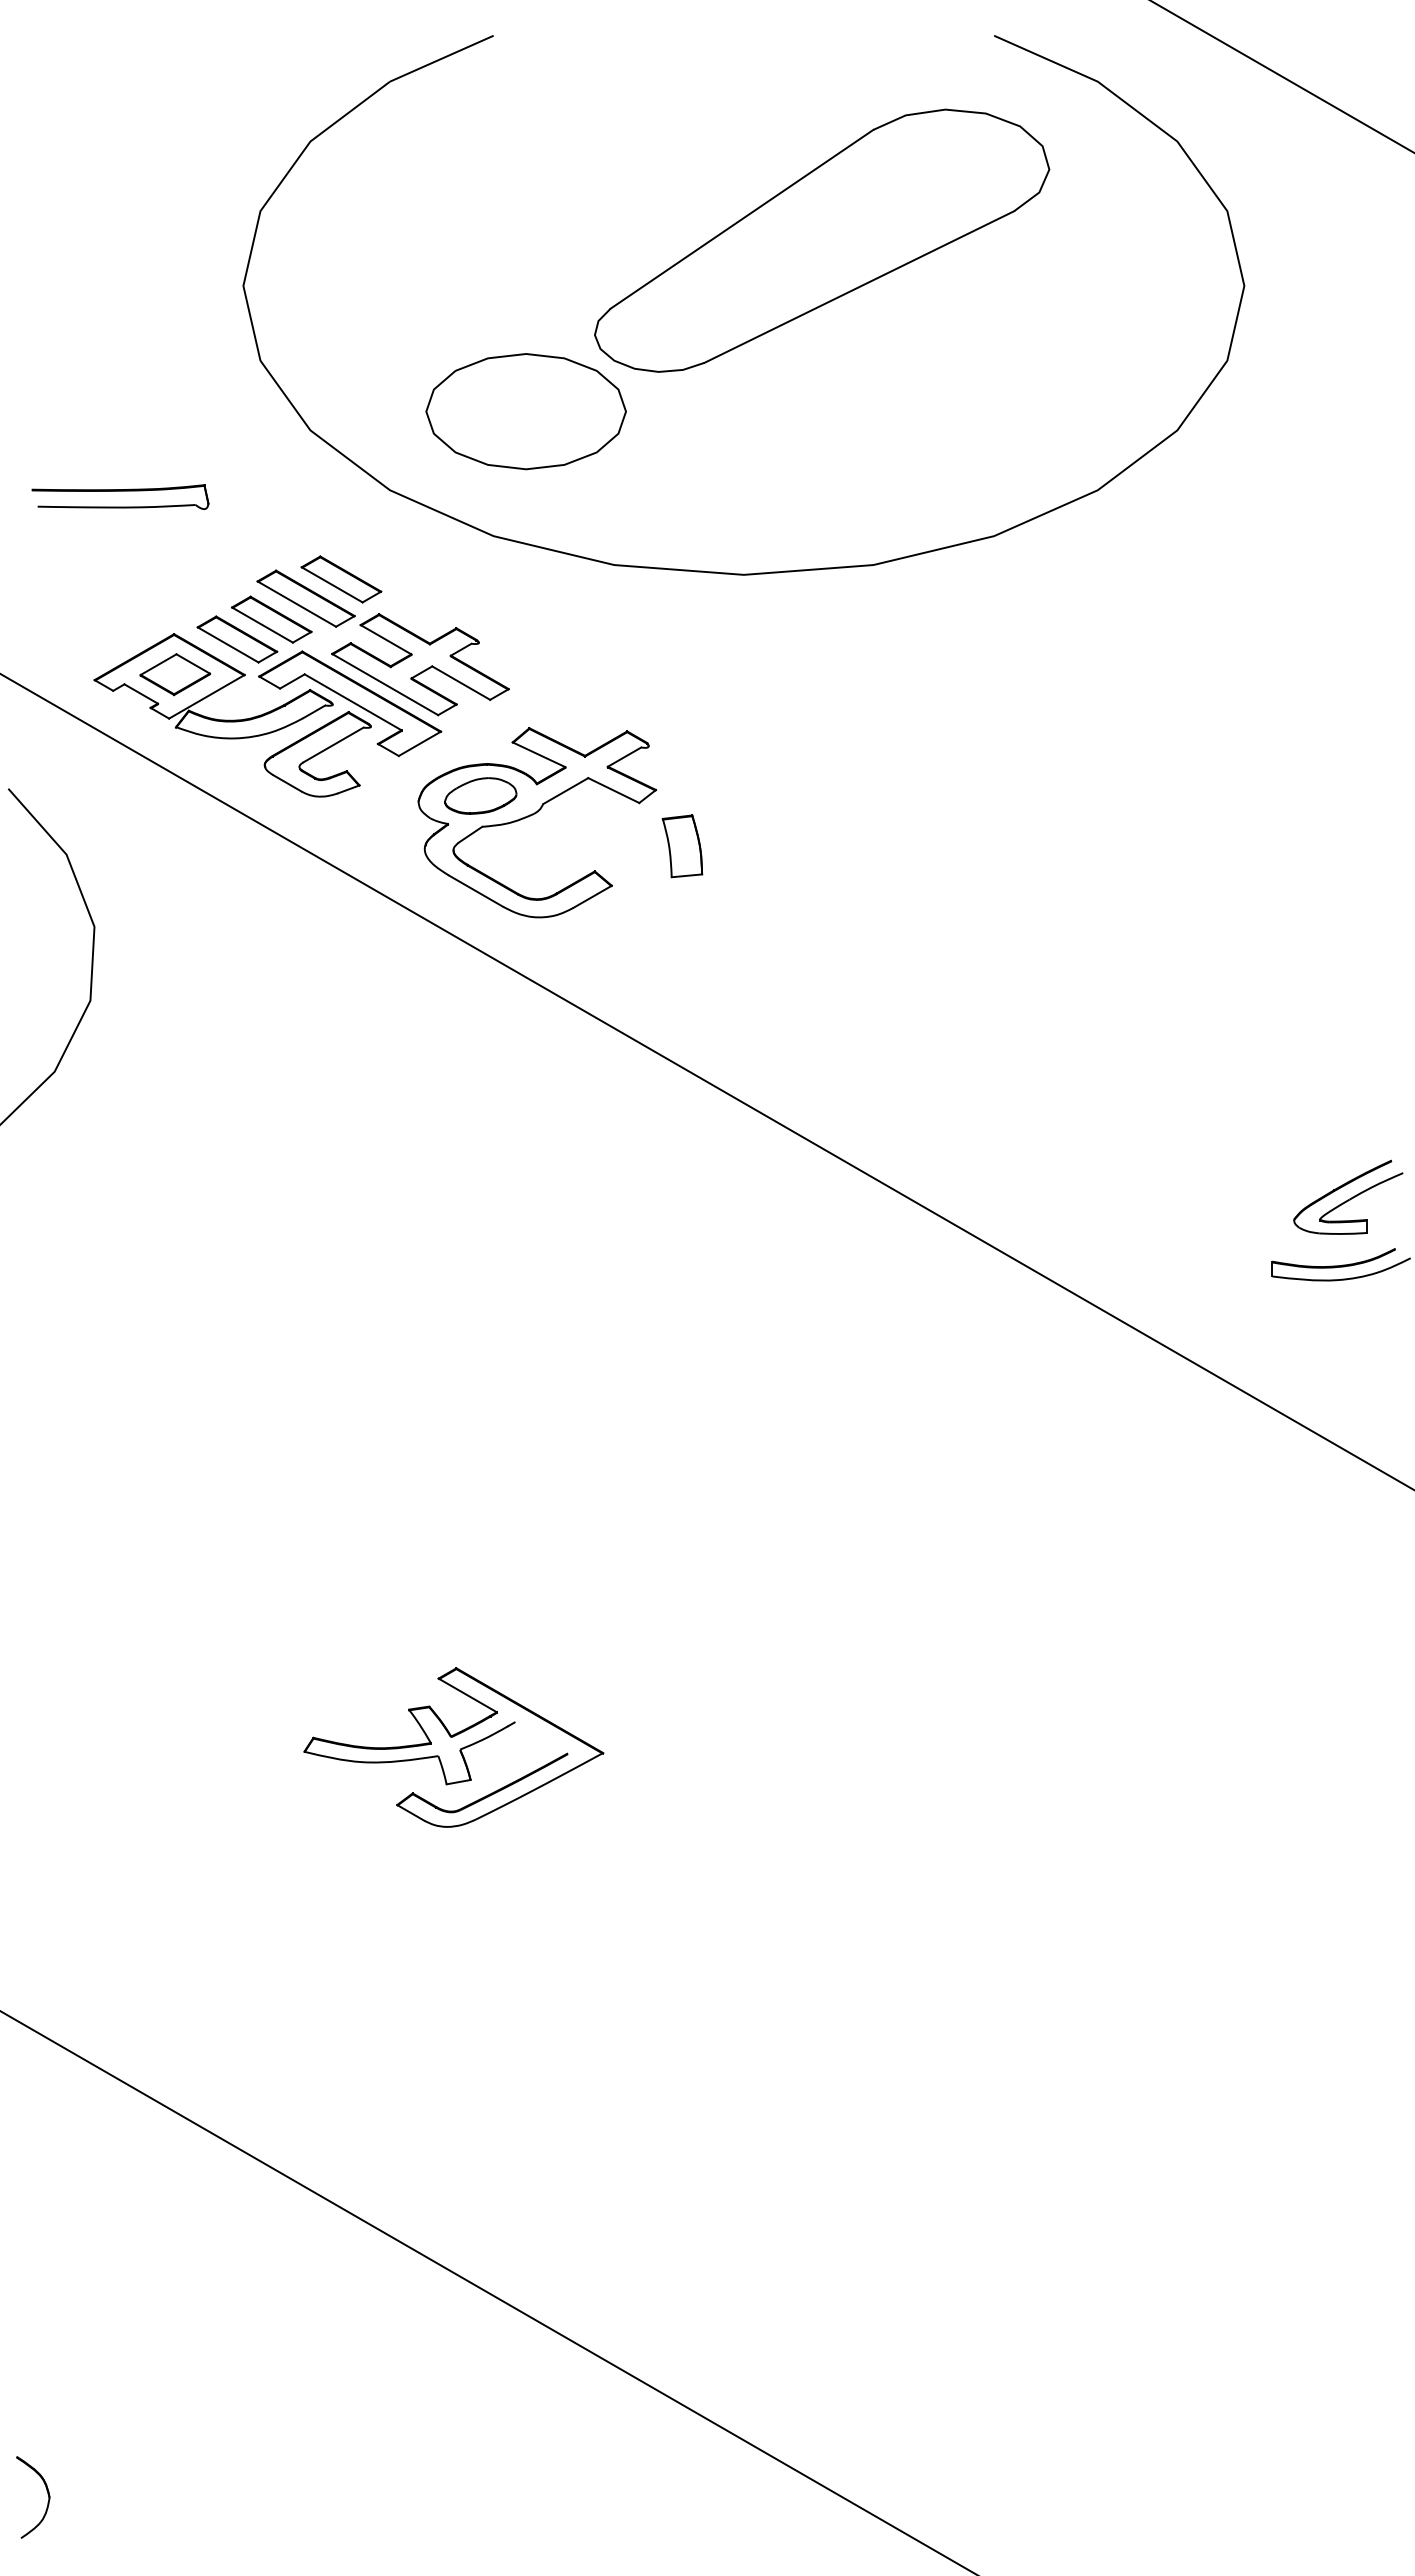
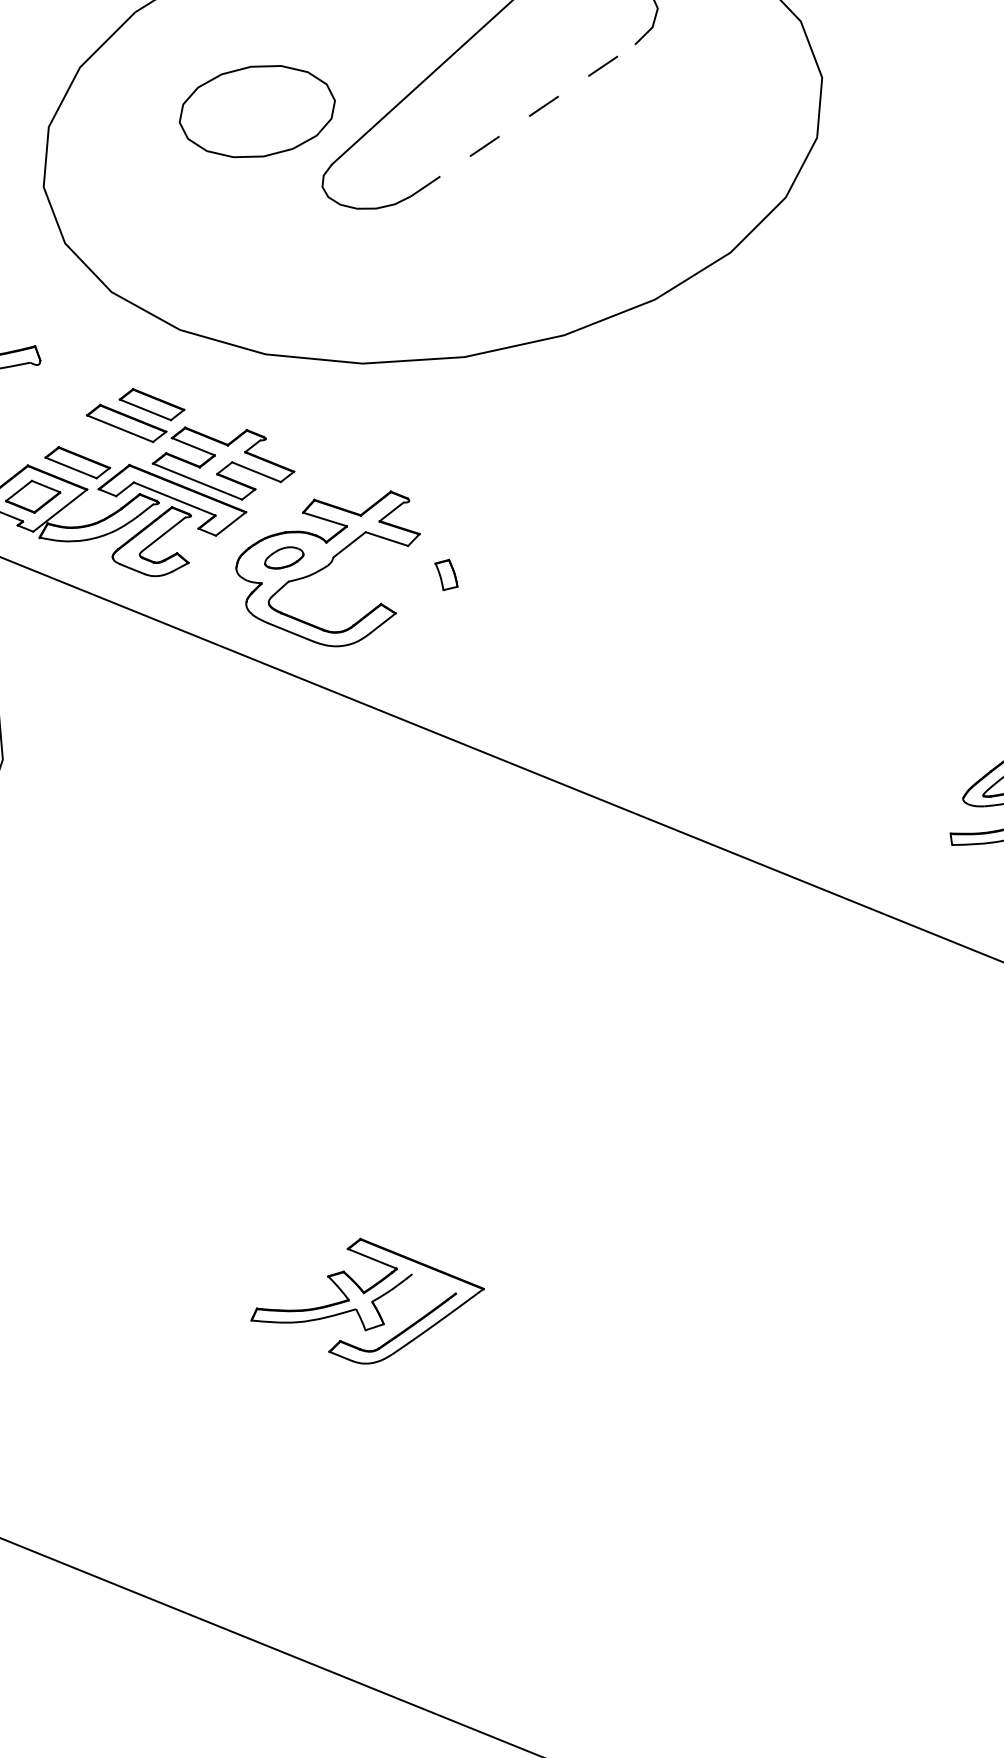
line: (859, 286) -> (522, 120), solid -> dashed
part: (525, 411) -> (256, 111), moved
part: (271, 619) -> (102, 443), removed
part: (480, 795) -> (283, 557), size x0.7
part: (682, 846) -> (446, 575), size x0.6

